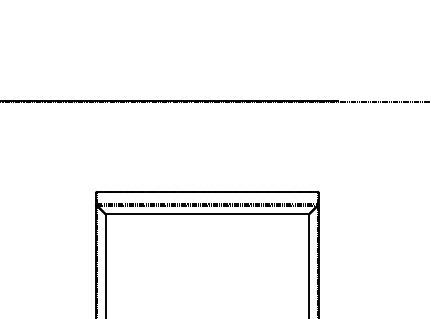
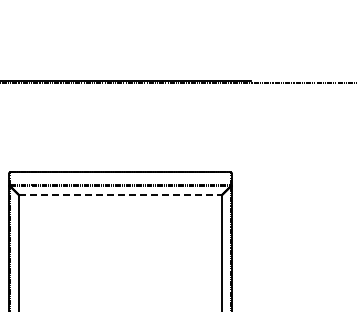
line: (207, 214) -> (120, 195), solid -> dashed

